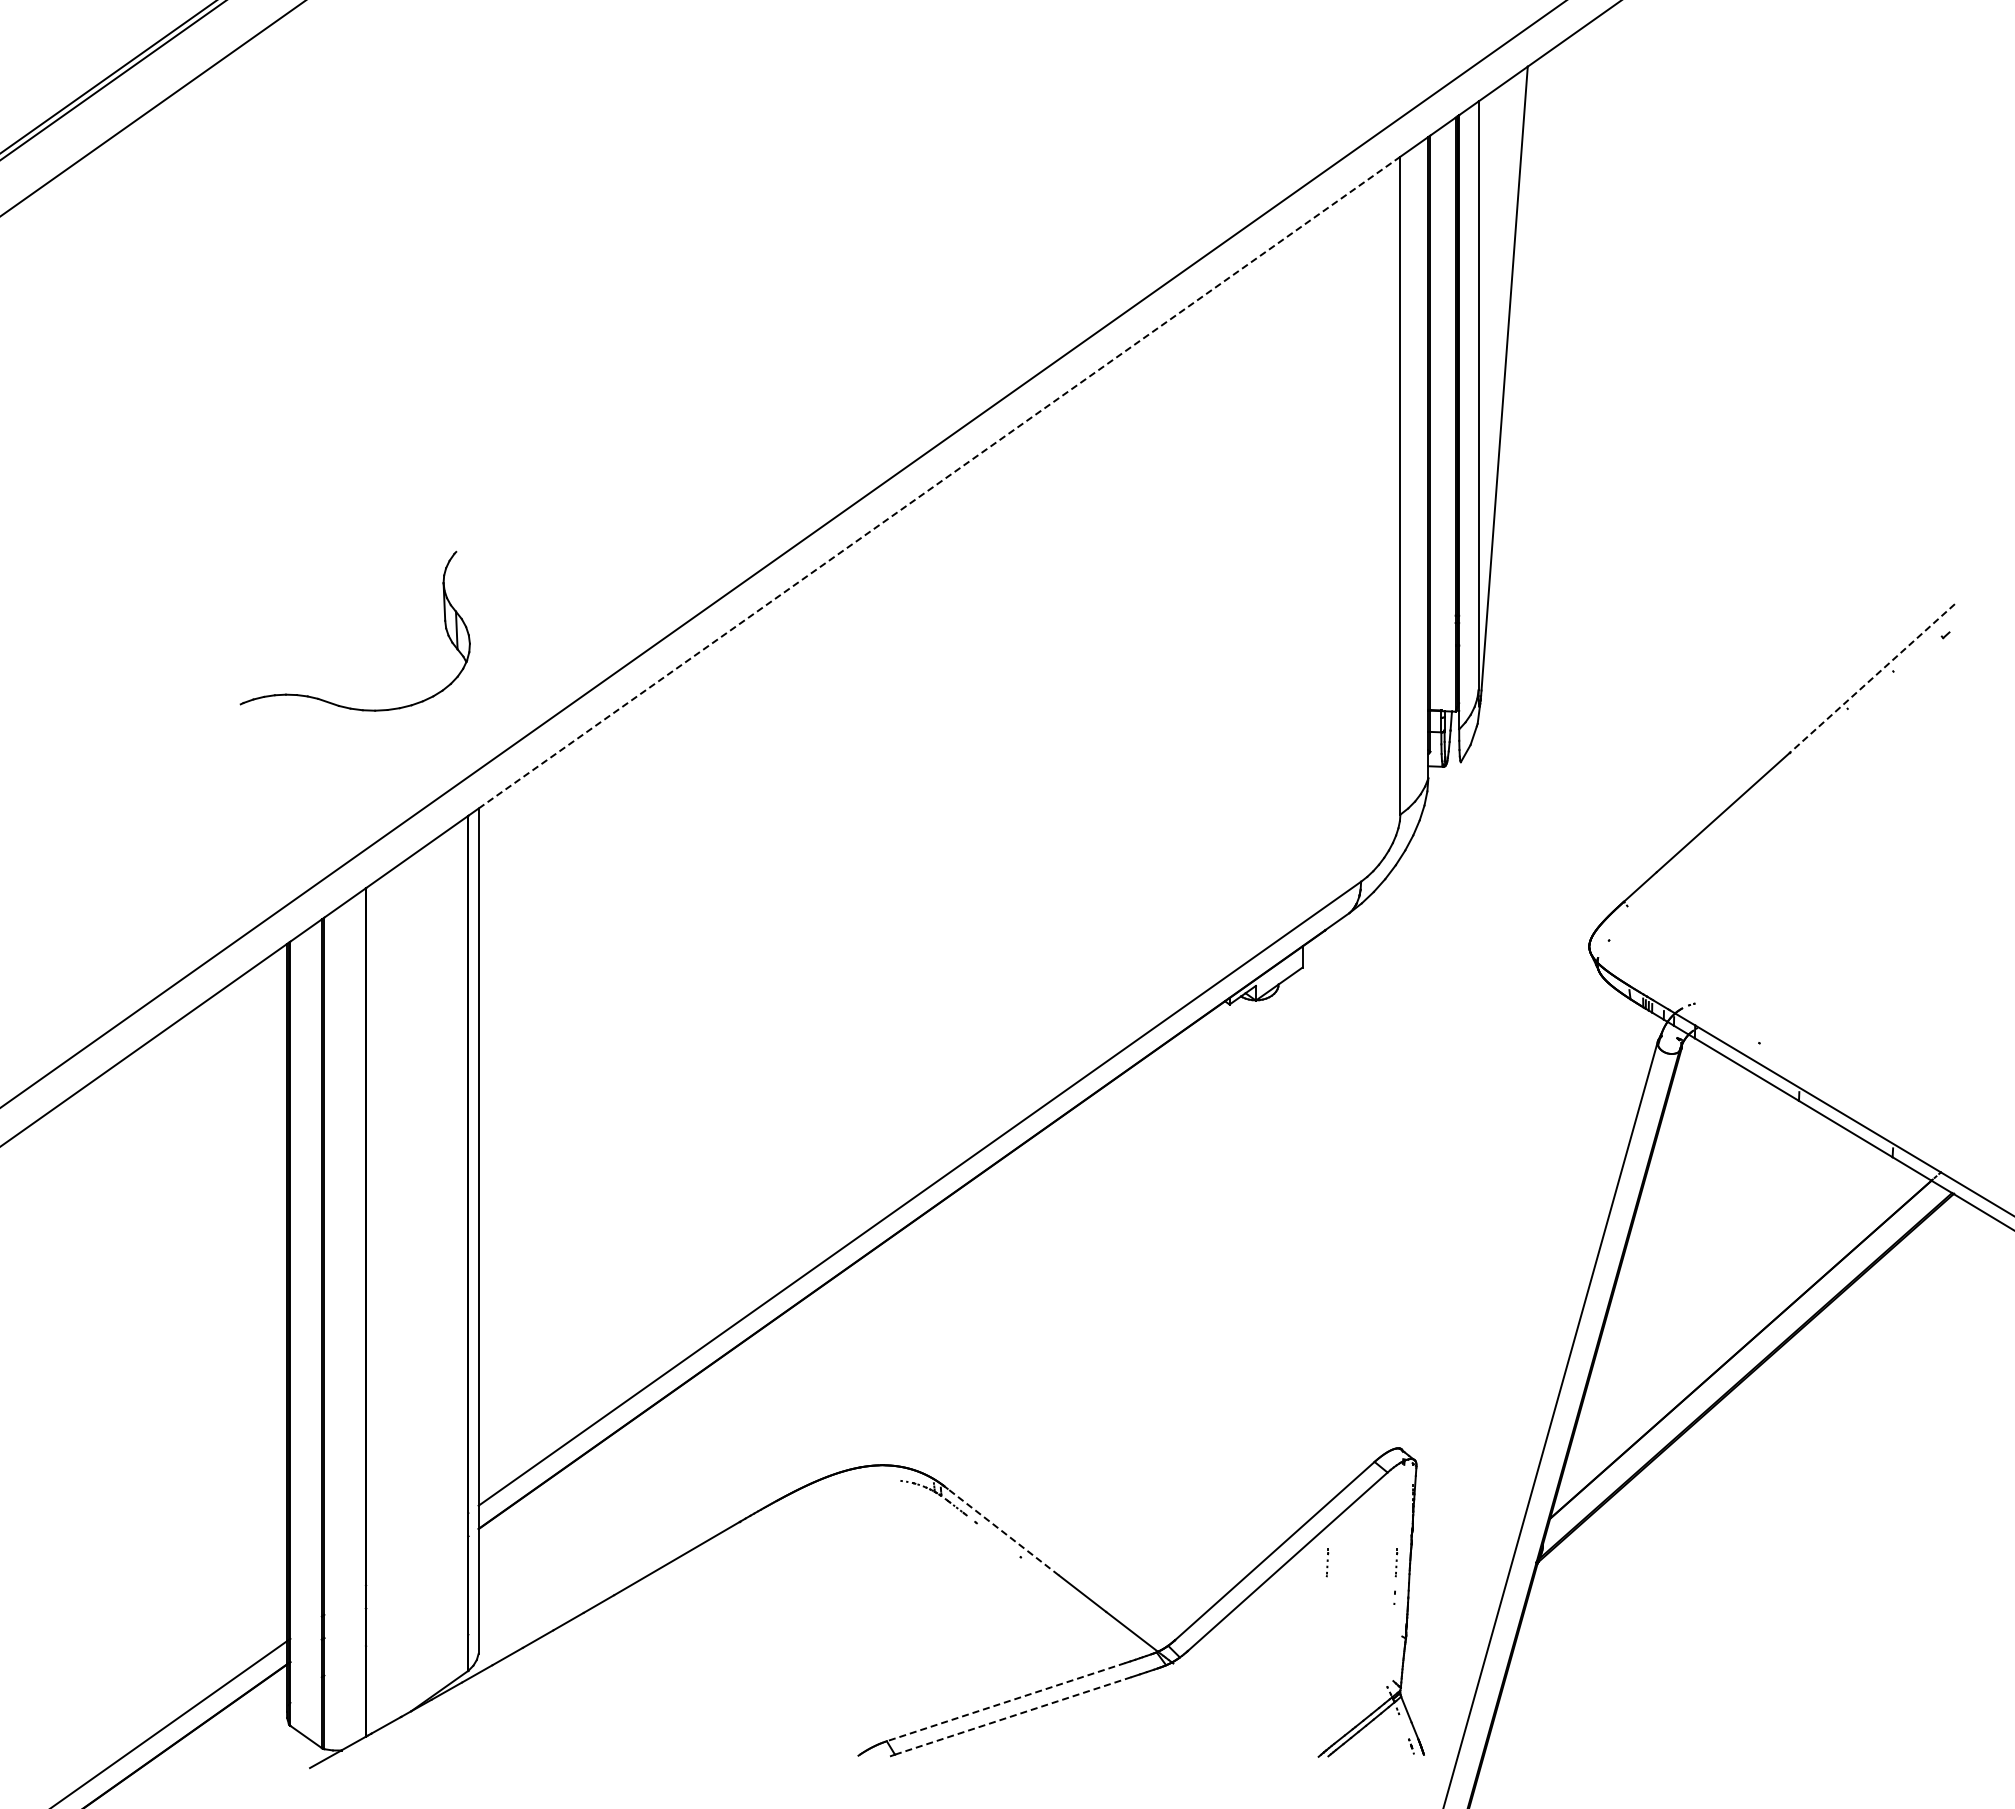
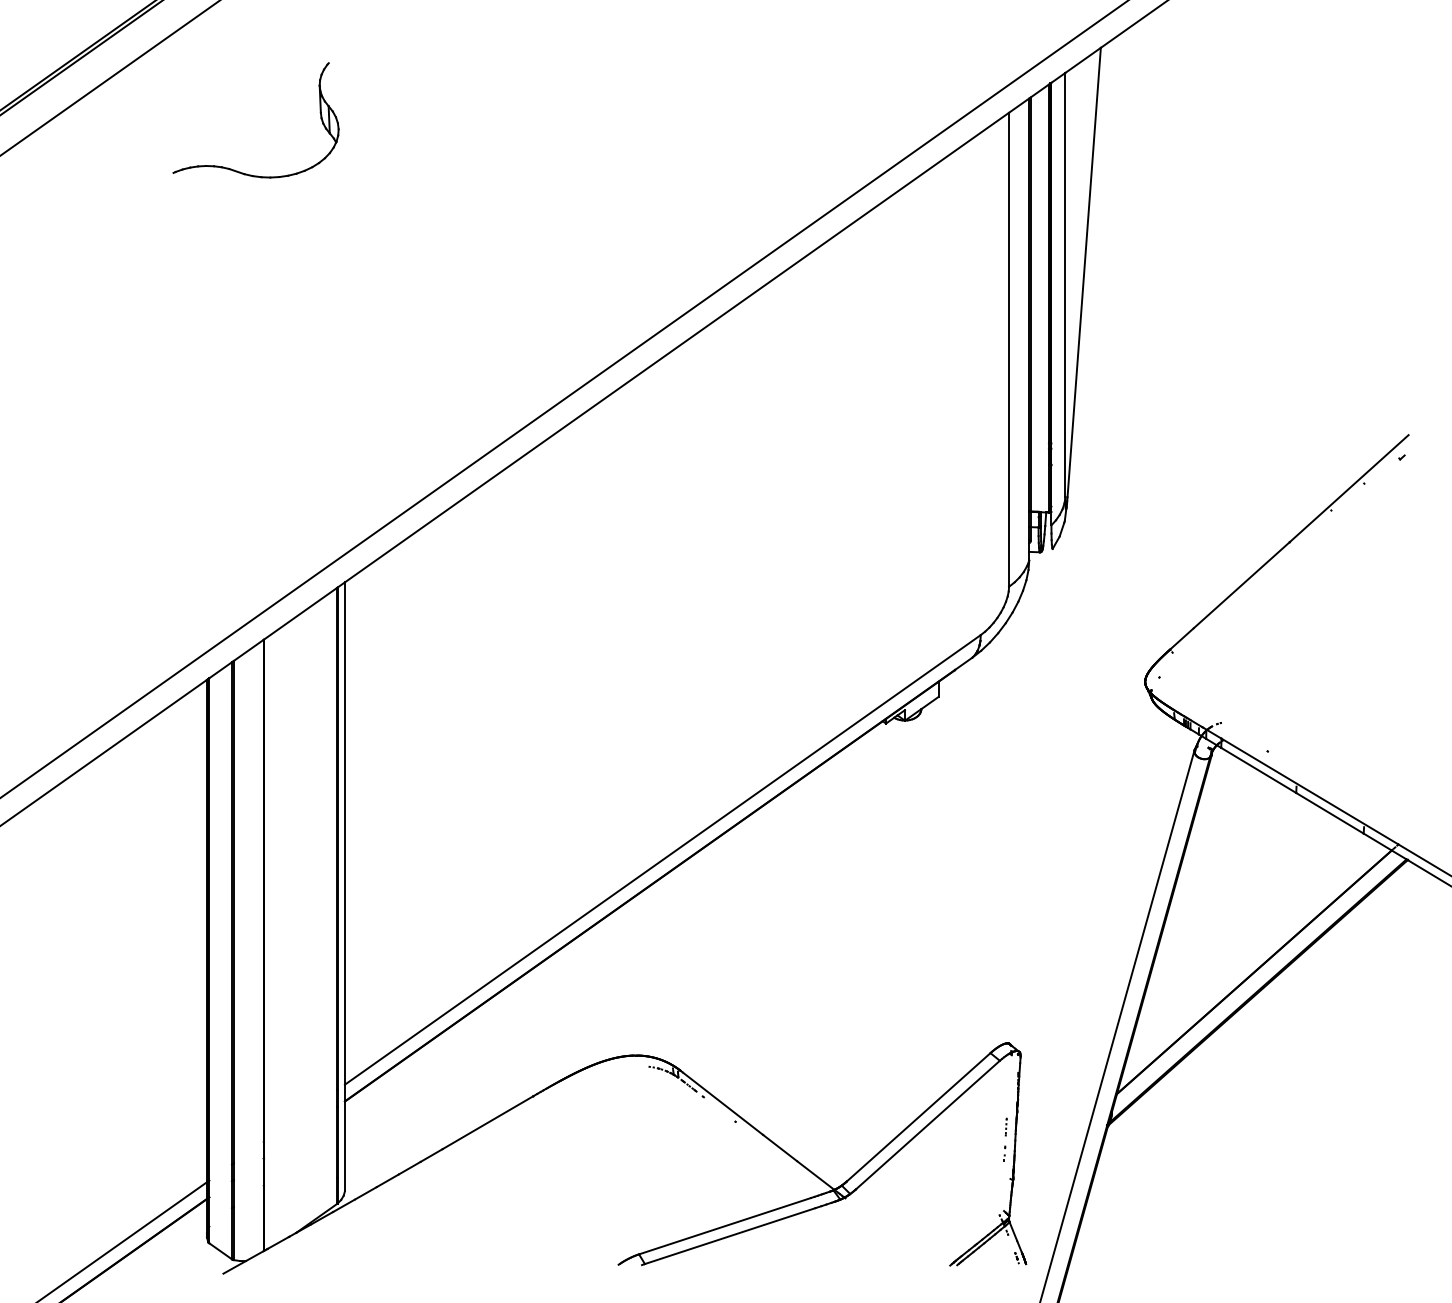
line: (939, 482) -> (677, 347), dashed -> solid
line: (1872, 678) -> (1349, 488), dashed -> solid
part: (329, 701) -> (237, 170), moved
line: (1003, 1532) -> (723, 1103), dashed -> solid
part: (1327, 1562) -> (956, 1125), removed
line: (1006, 1702) -> (725, 1226), dashed -> solid
line: (1012, 1716) -> (729, 1236), dashed -> solid

